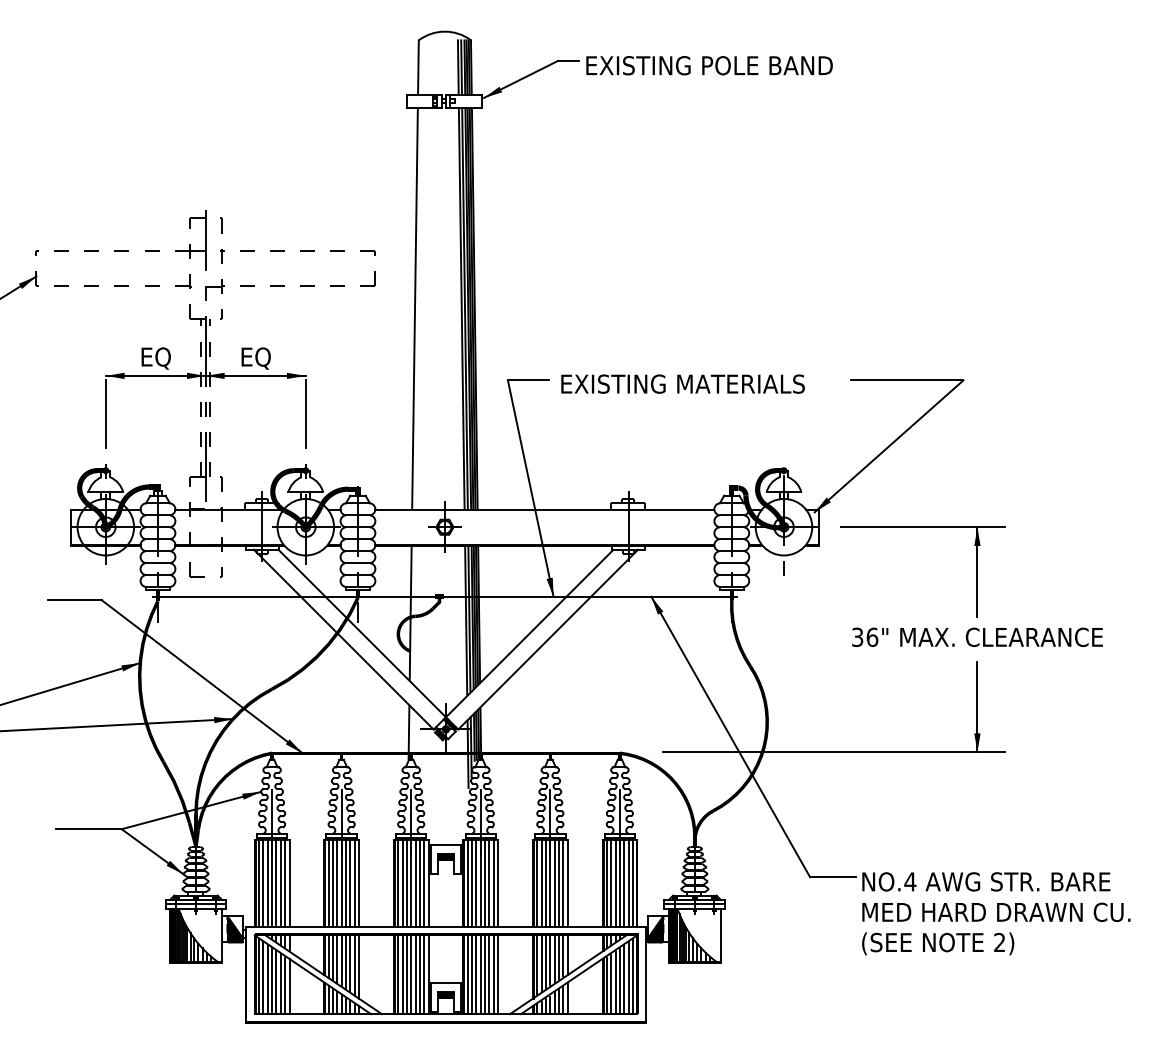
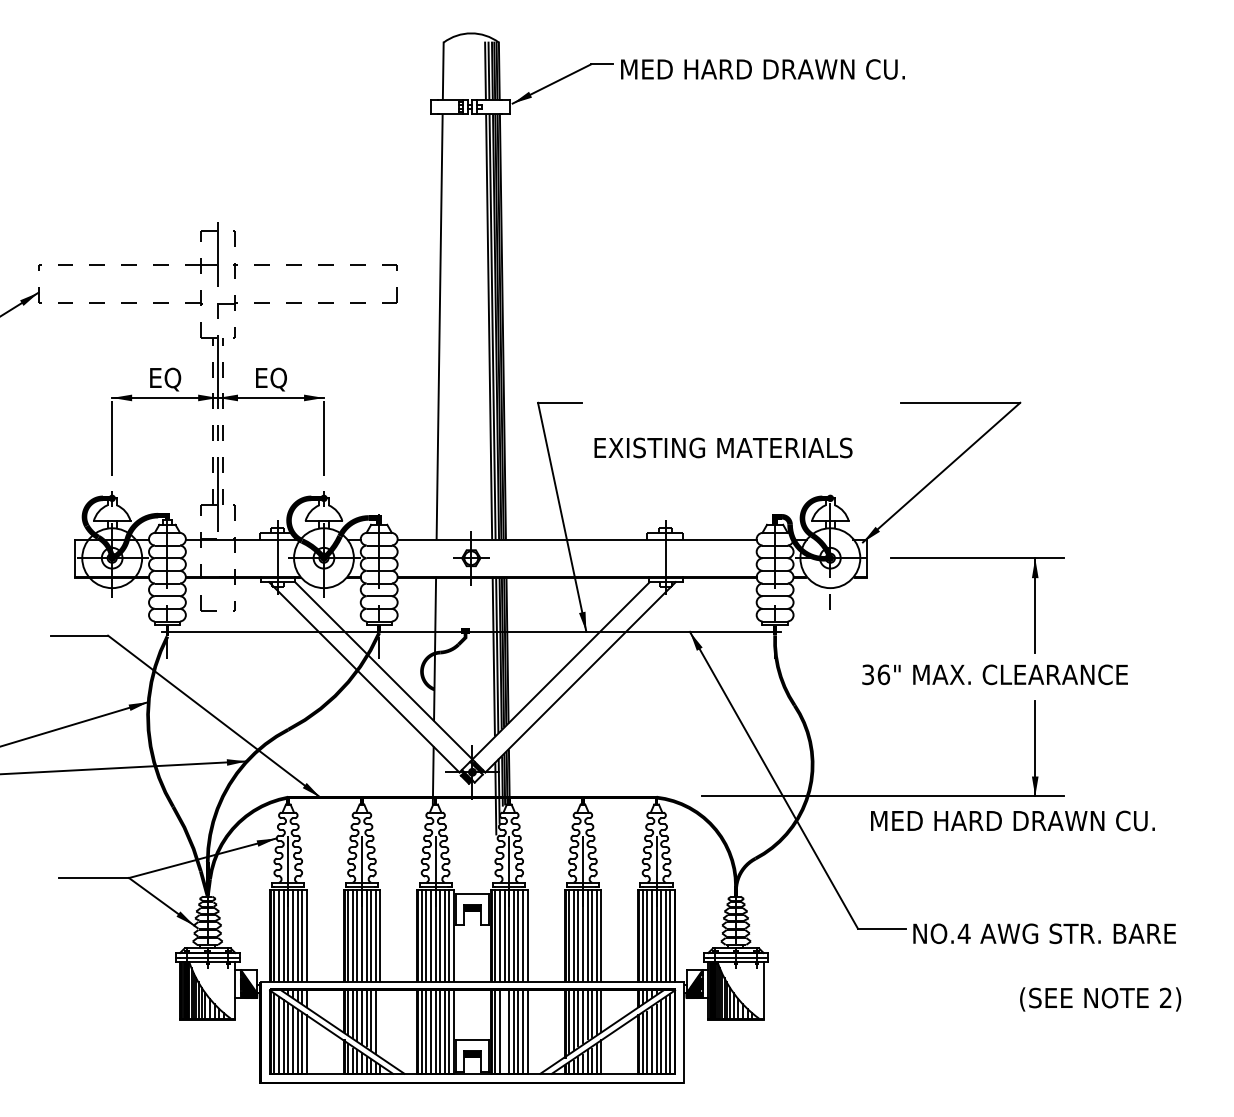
text: (721, 65) -> (764, 69), EXISTING POLE BAND -> MED HARD DRAWN CU.
text: (682, 383) -> (722, 447), moved
text: (977, 636) -> (995, 673), moved
text: (996, 911) -> (1013, 820), moved
text: (938, 943) -> (1100, 999), moved
line: (359, 966) -> (380, 1023), removed
line: (476, 974) -> (504, 1031), removed

